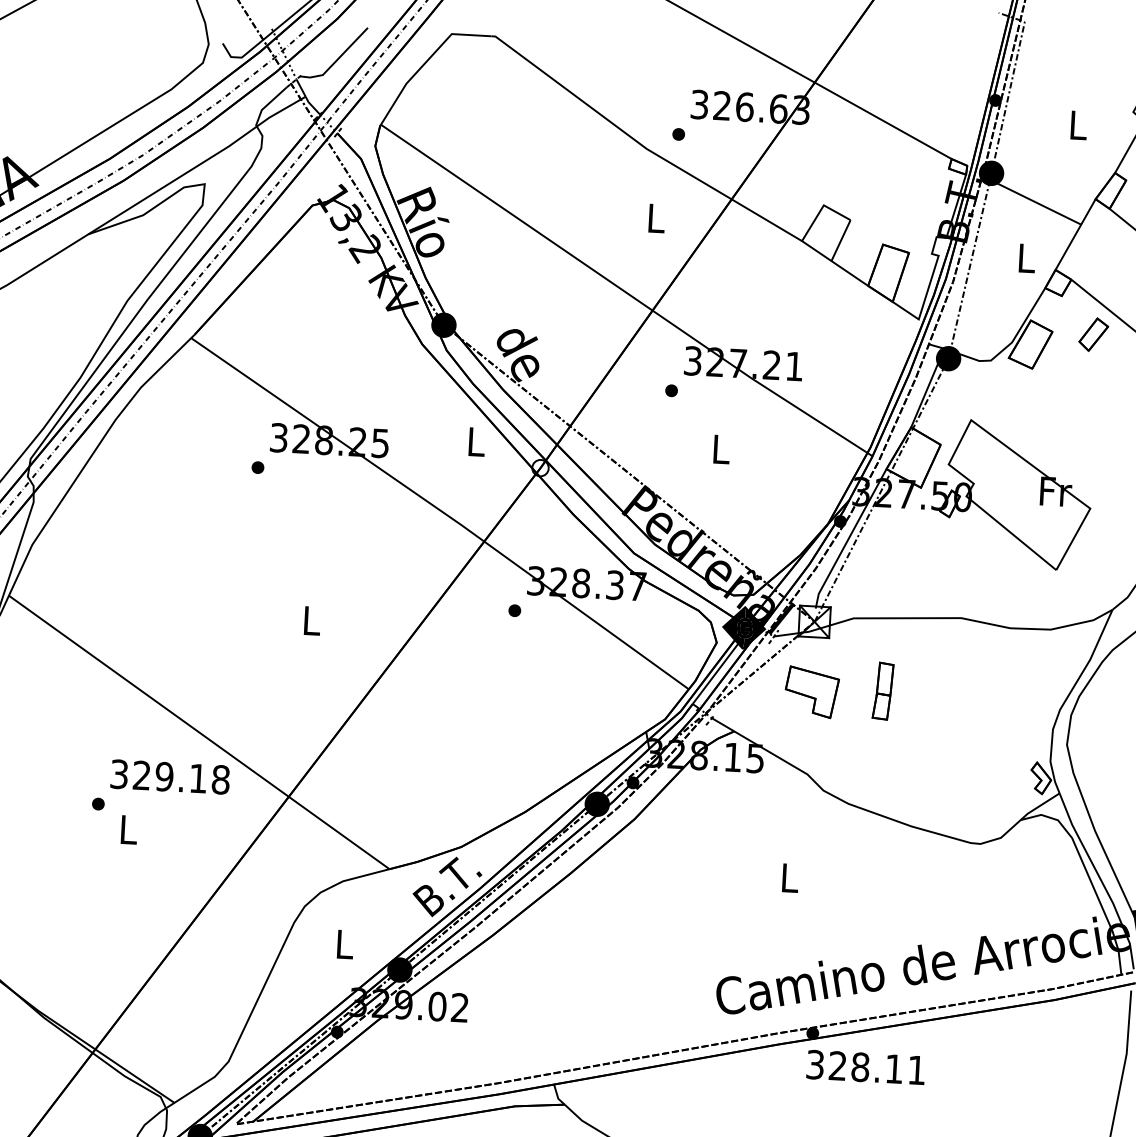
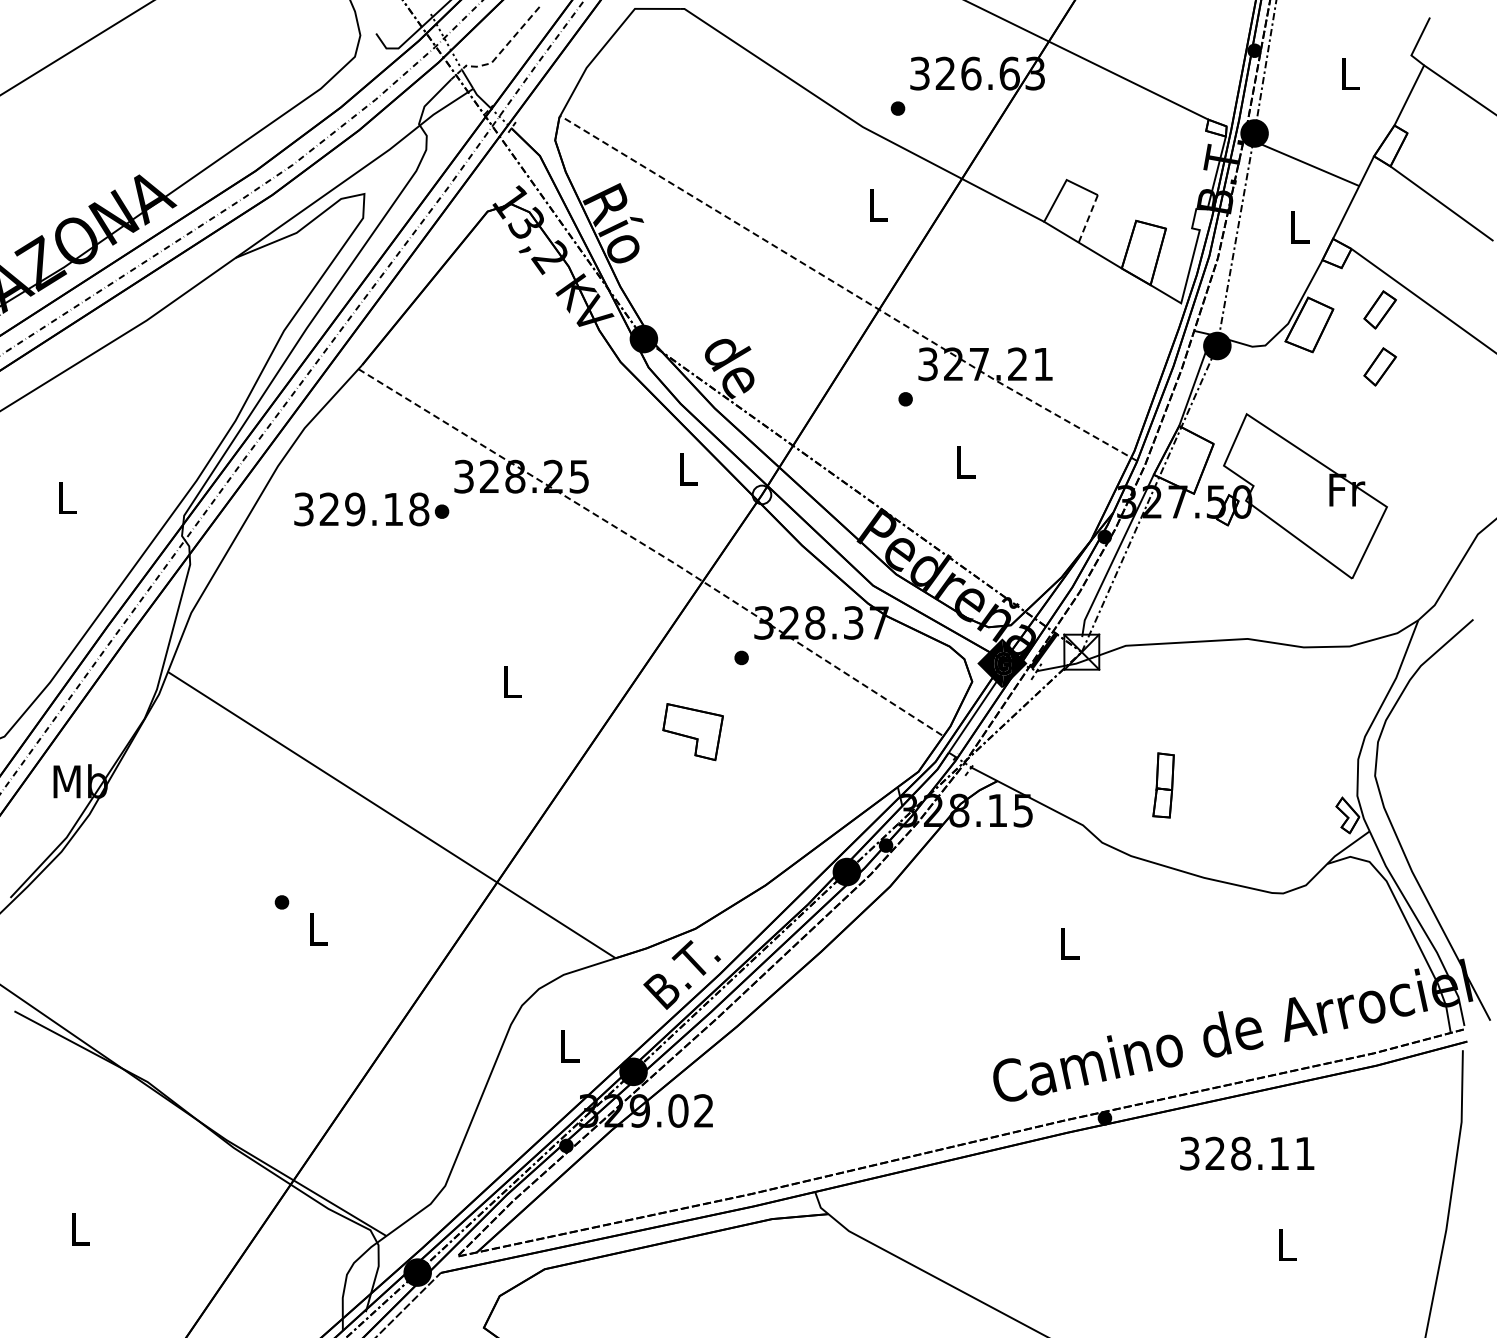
line: (336, 60) -> (506, 45), solid -> dashed
line: (841, 240) -> (1088, 218), solid -> dashed
line: (625, 292) -> (847, 290), solid -> dashed
part: (1090, 384) -> (1379, 366), added
line: (442, 511) -> (653, 550), solid -> dashed
part: (883, 691) -> (1163, 785), moved
part: (811, 692) -> (692, 732), moved
text: (170, 777) -> (361, 509), moved
text: (866, 1067) -> (1247, 1153), moved

